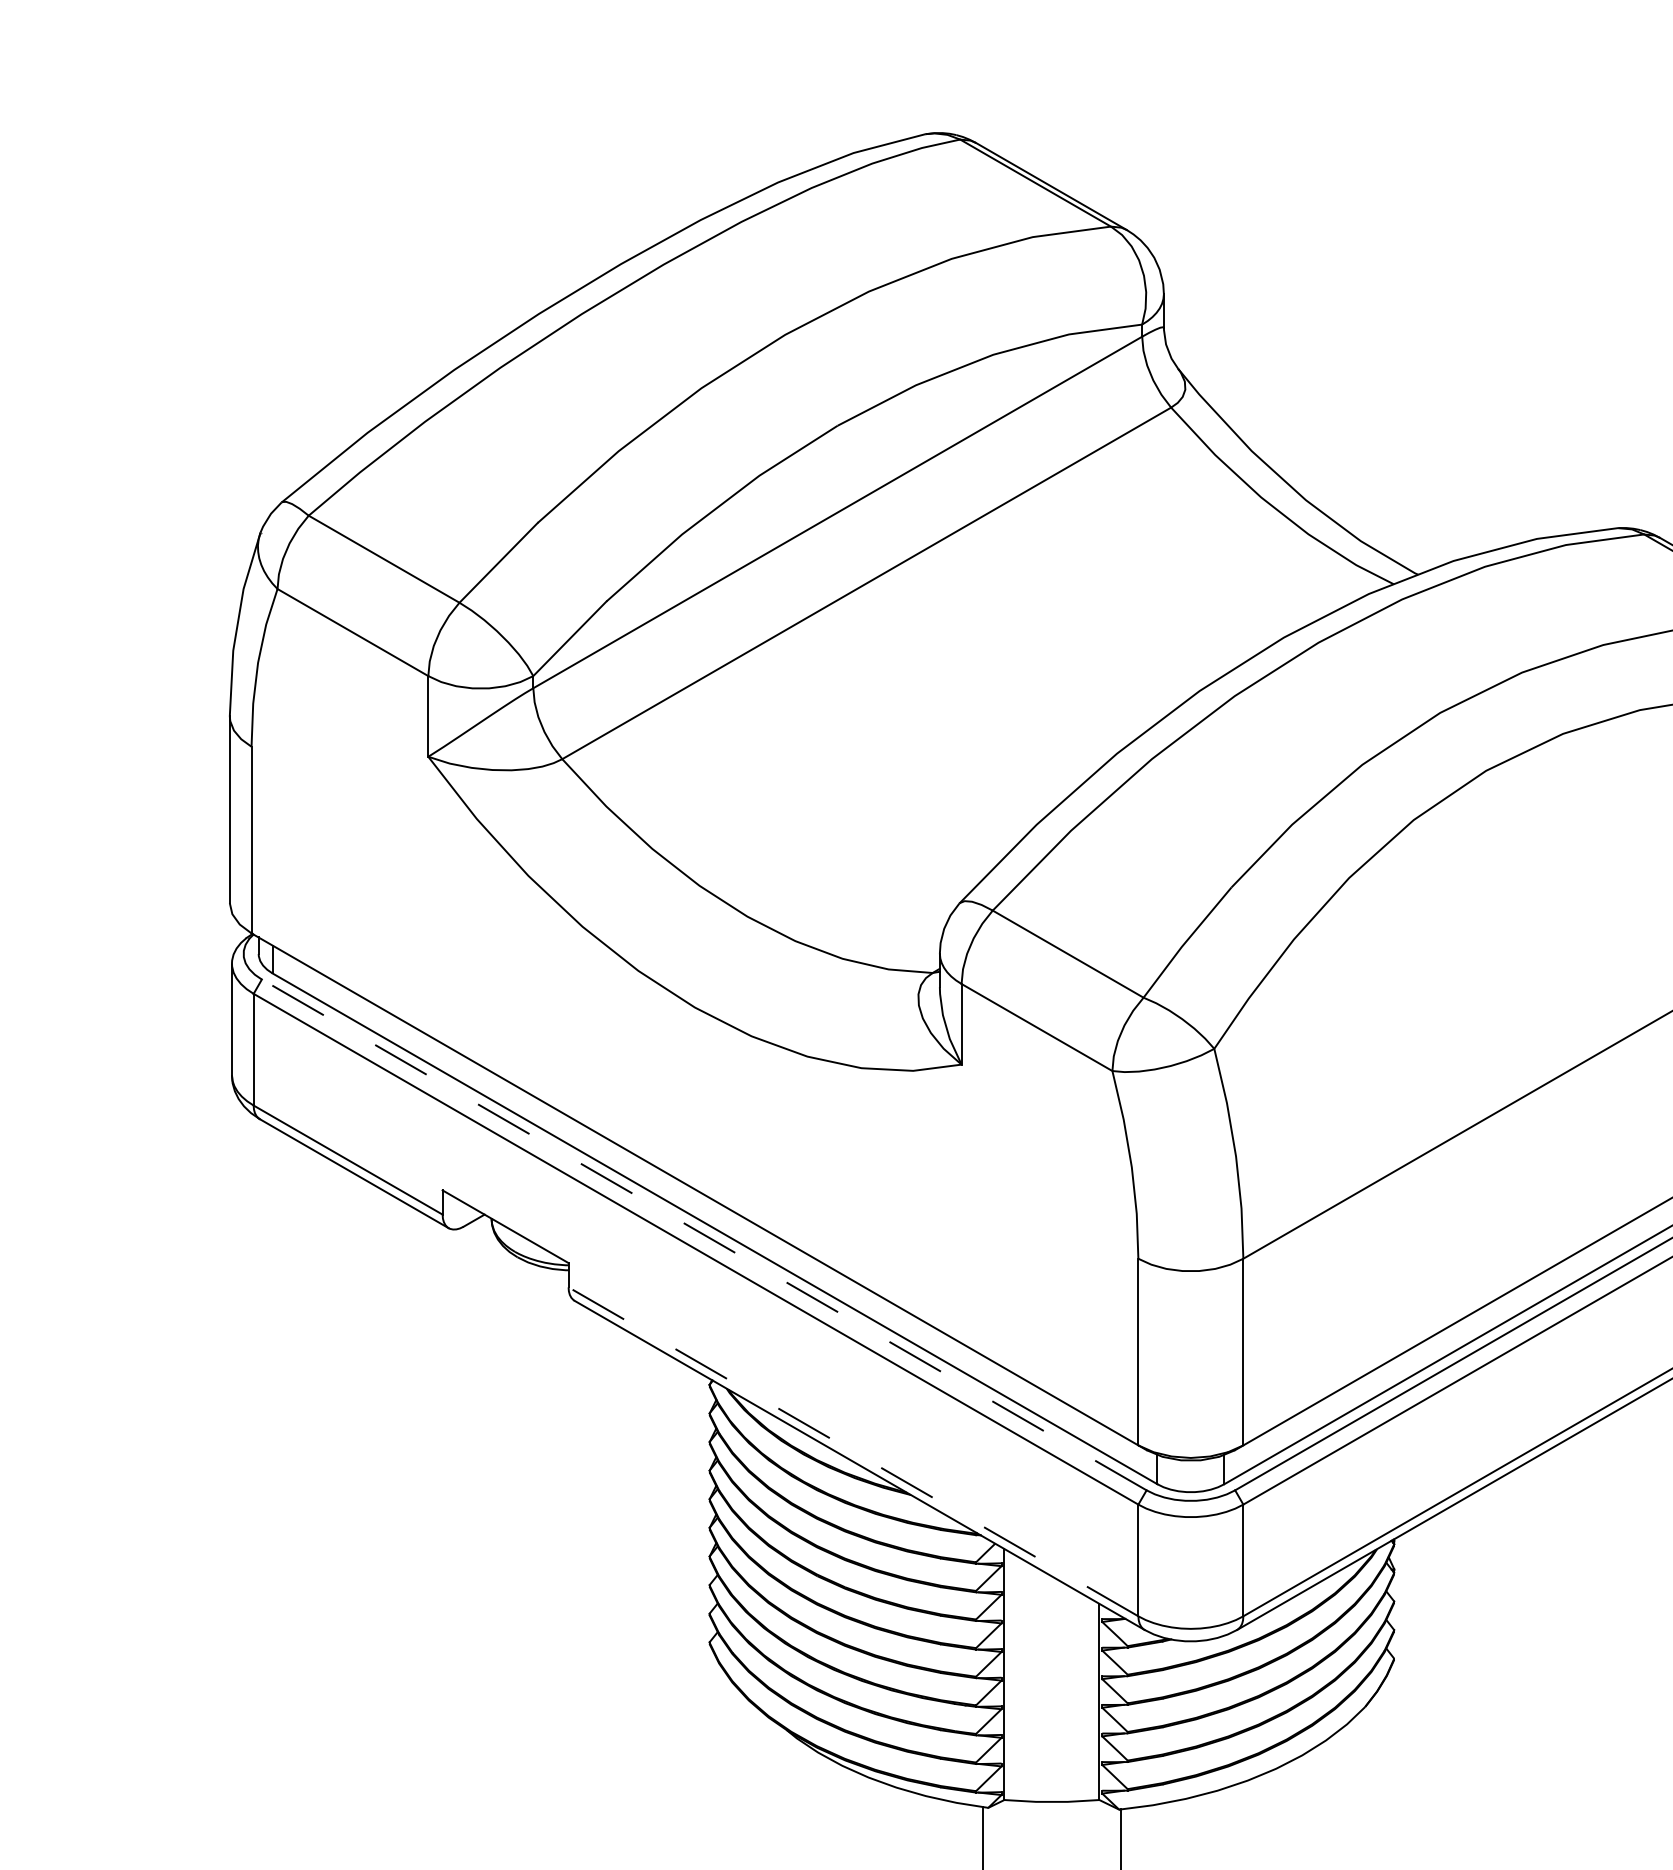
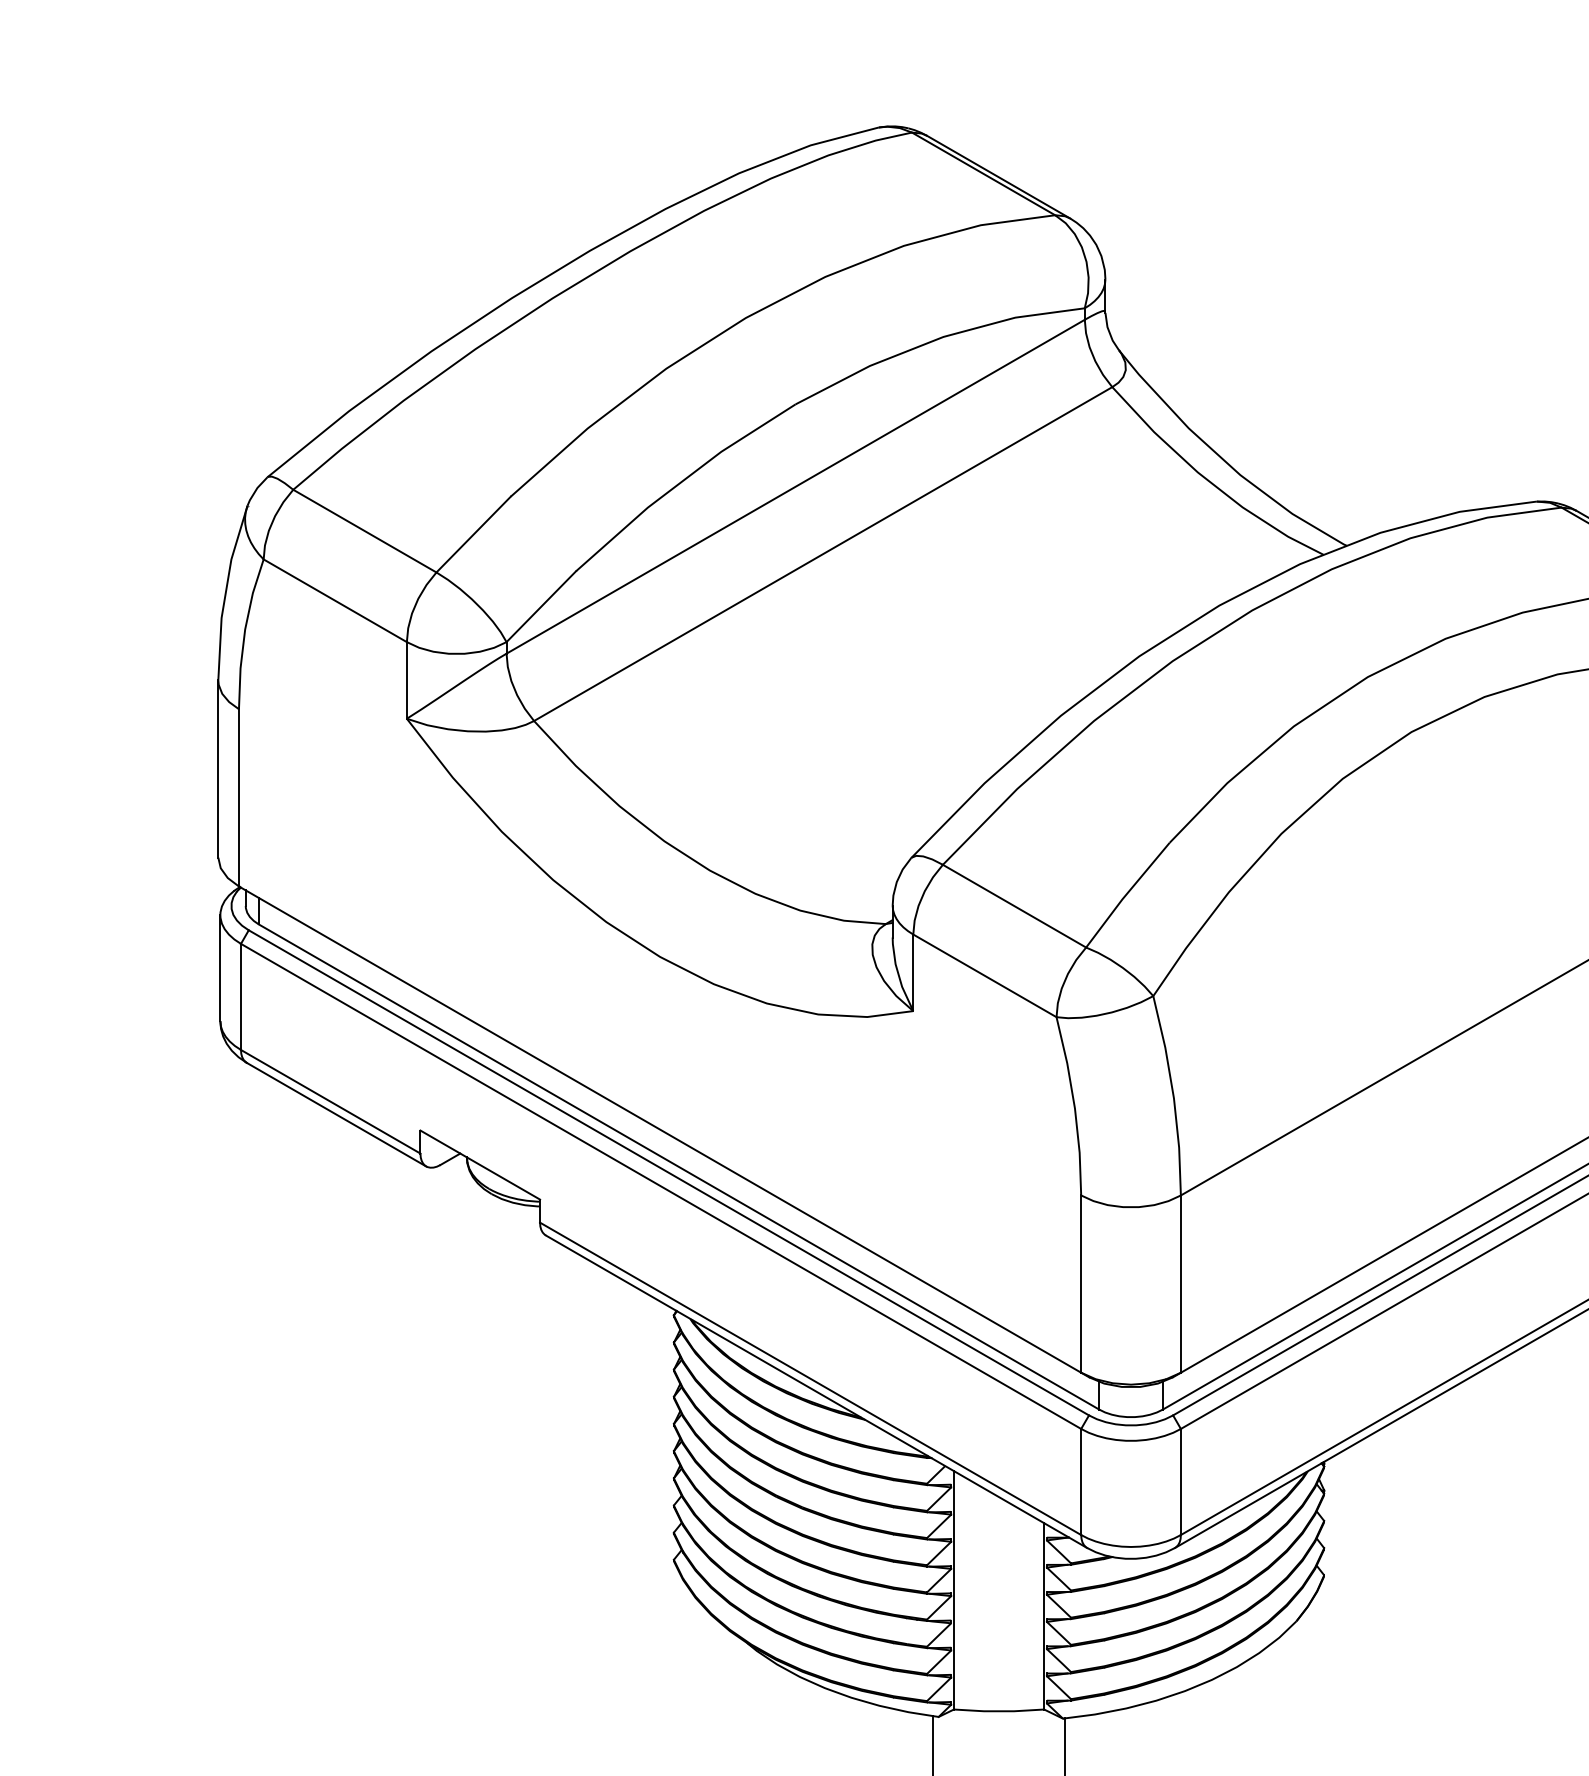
line: (704, 1234) -> (669, 1172), dashed -> solid
line: (853, 1451) -> (810, 1378), dashed -> solid

